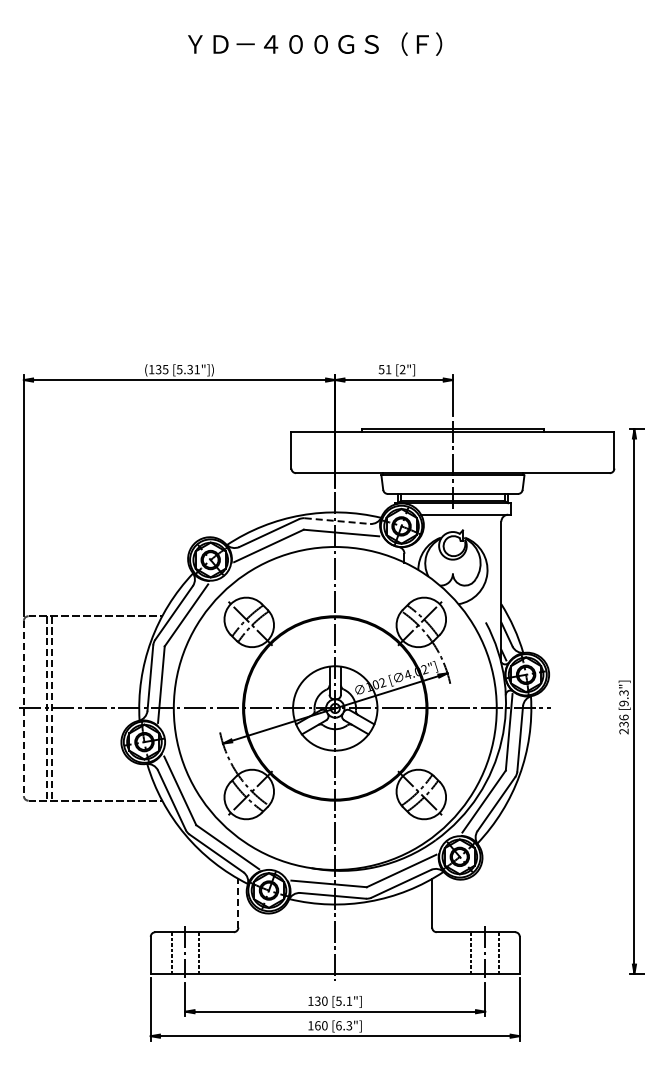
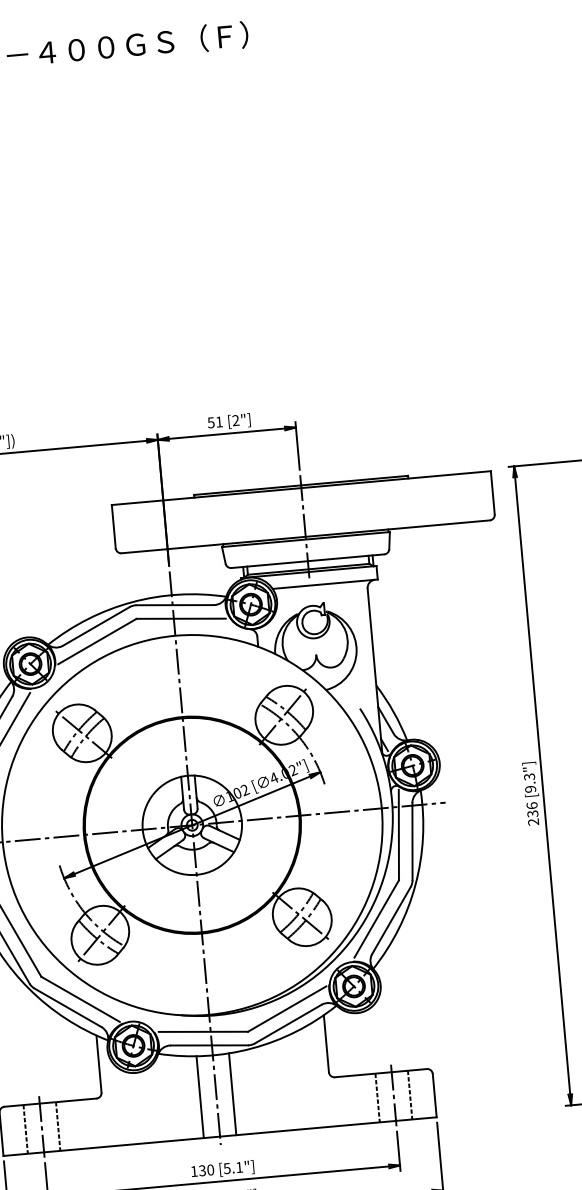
line: (337, 521) -> (175, 605), dashed -> solid
line: (238, 902) -> (99, 1063), dashed -> solid
line: (321, 938) -> (200, 1096), added
line: (349, 938) -> (233, 1093), added

